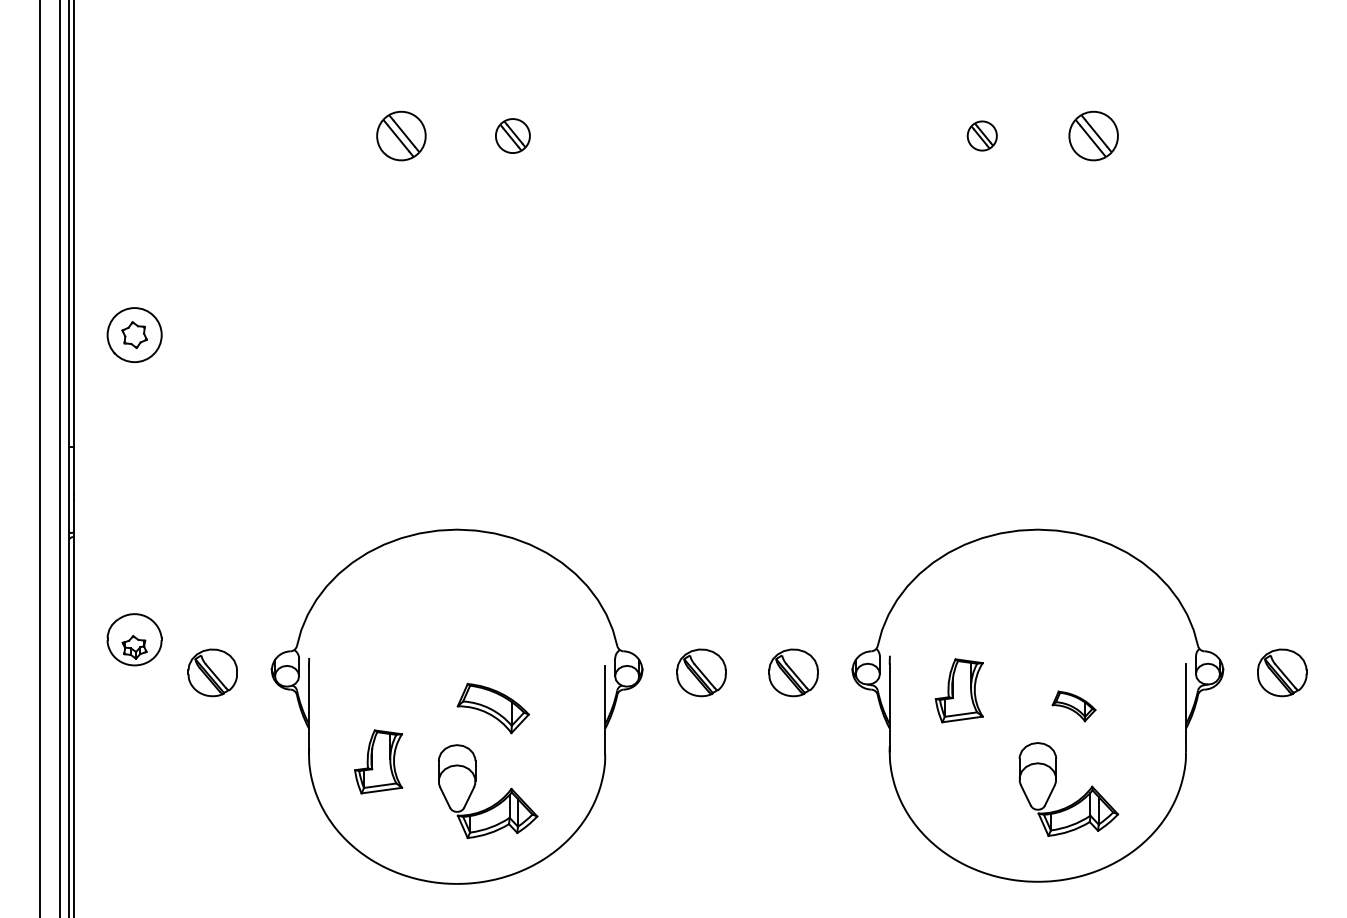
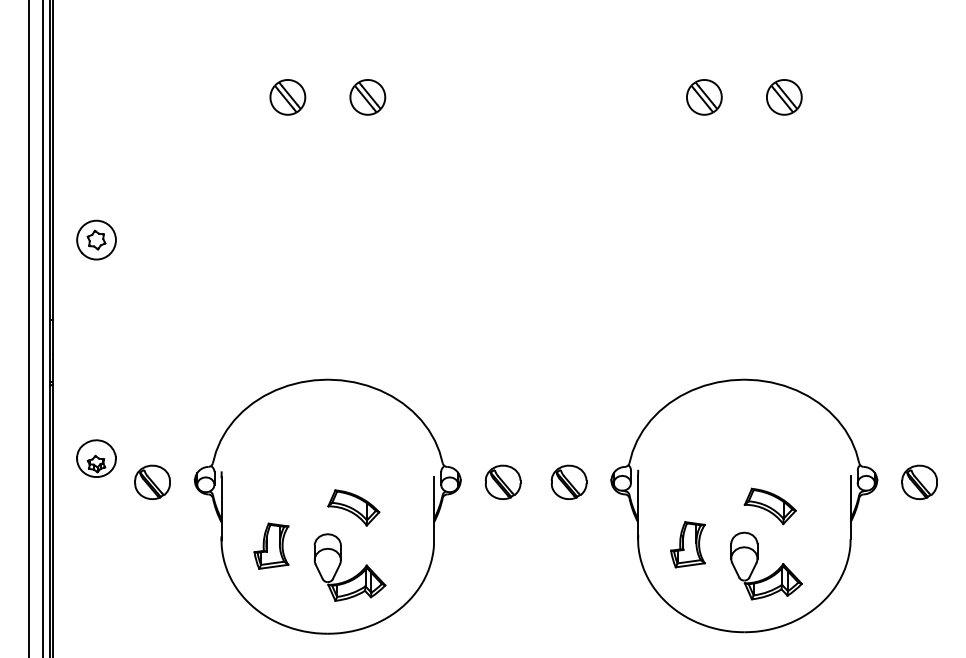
part: (512, 135) -> (367, 96), size x1.43
part: (982, 135) -> (704, 96), size x1.67
part: (958, 690) -> (687, 544), moved
part: (1073, 706) -> (769, 506), size x1.67

